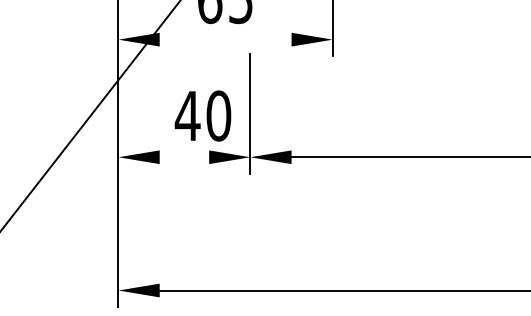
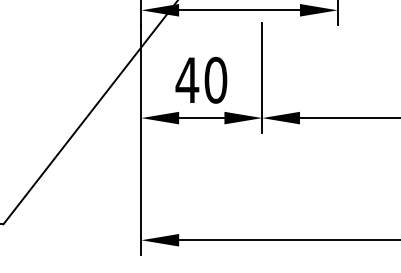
line: (225, 39) -> (239, 10), added
text: (202, 115) -> (200, 79), moved
line: (184, 157) -> (201, 118), added

